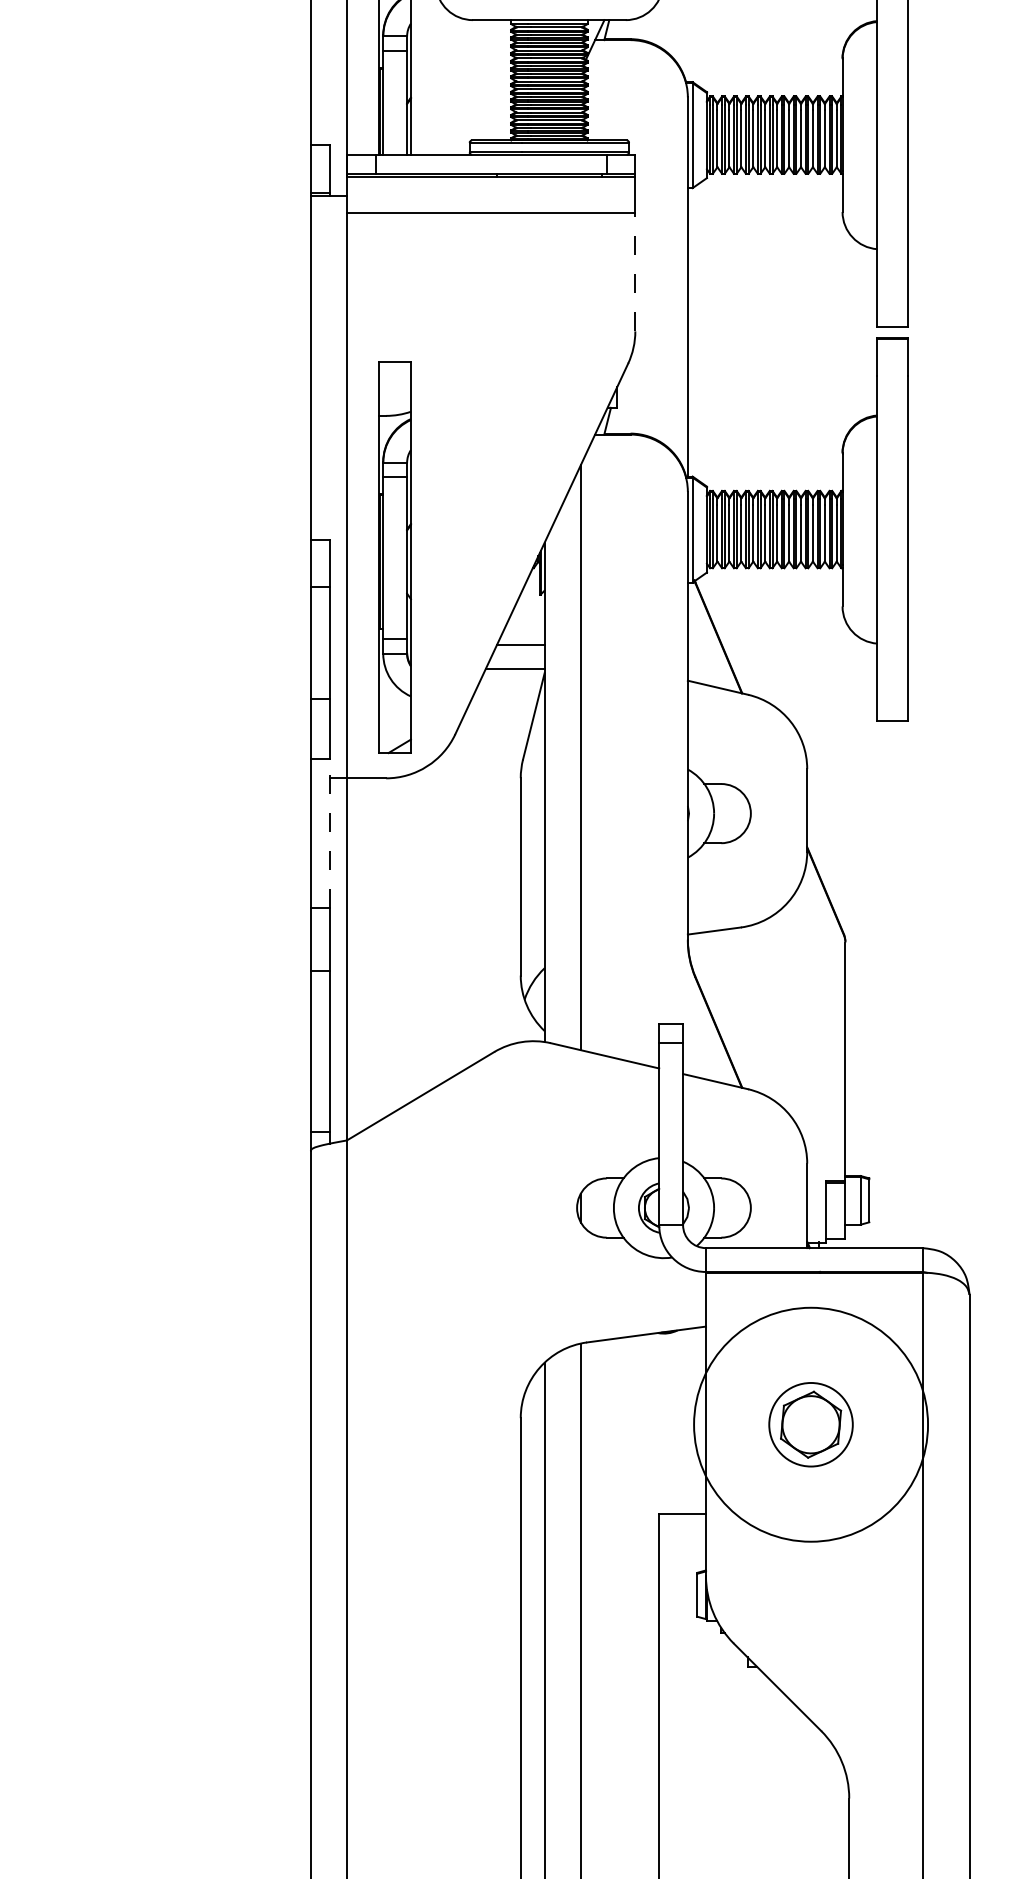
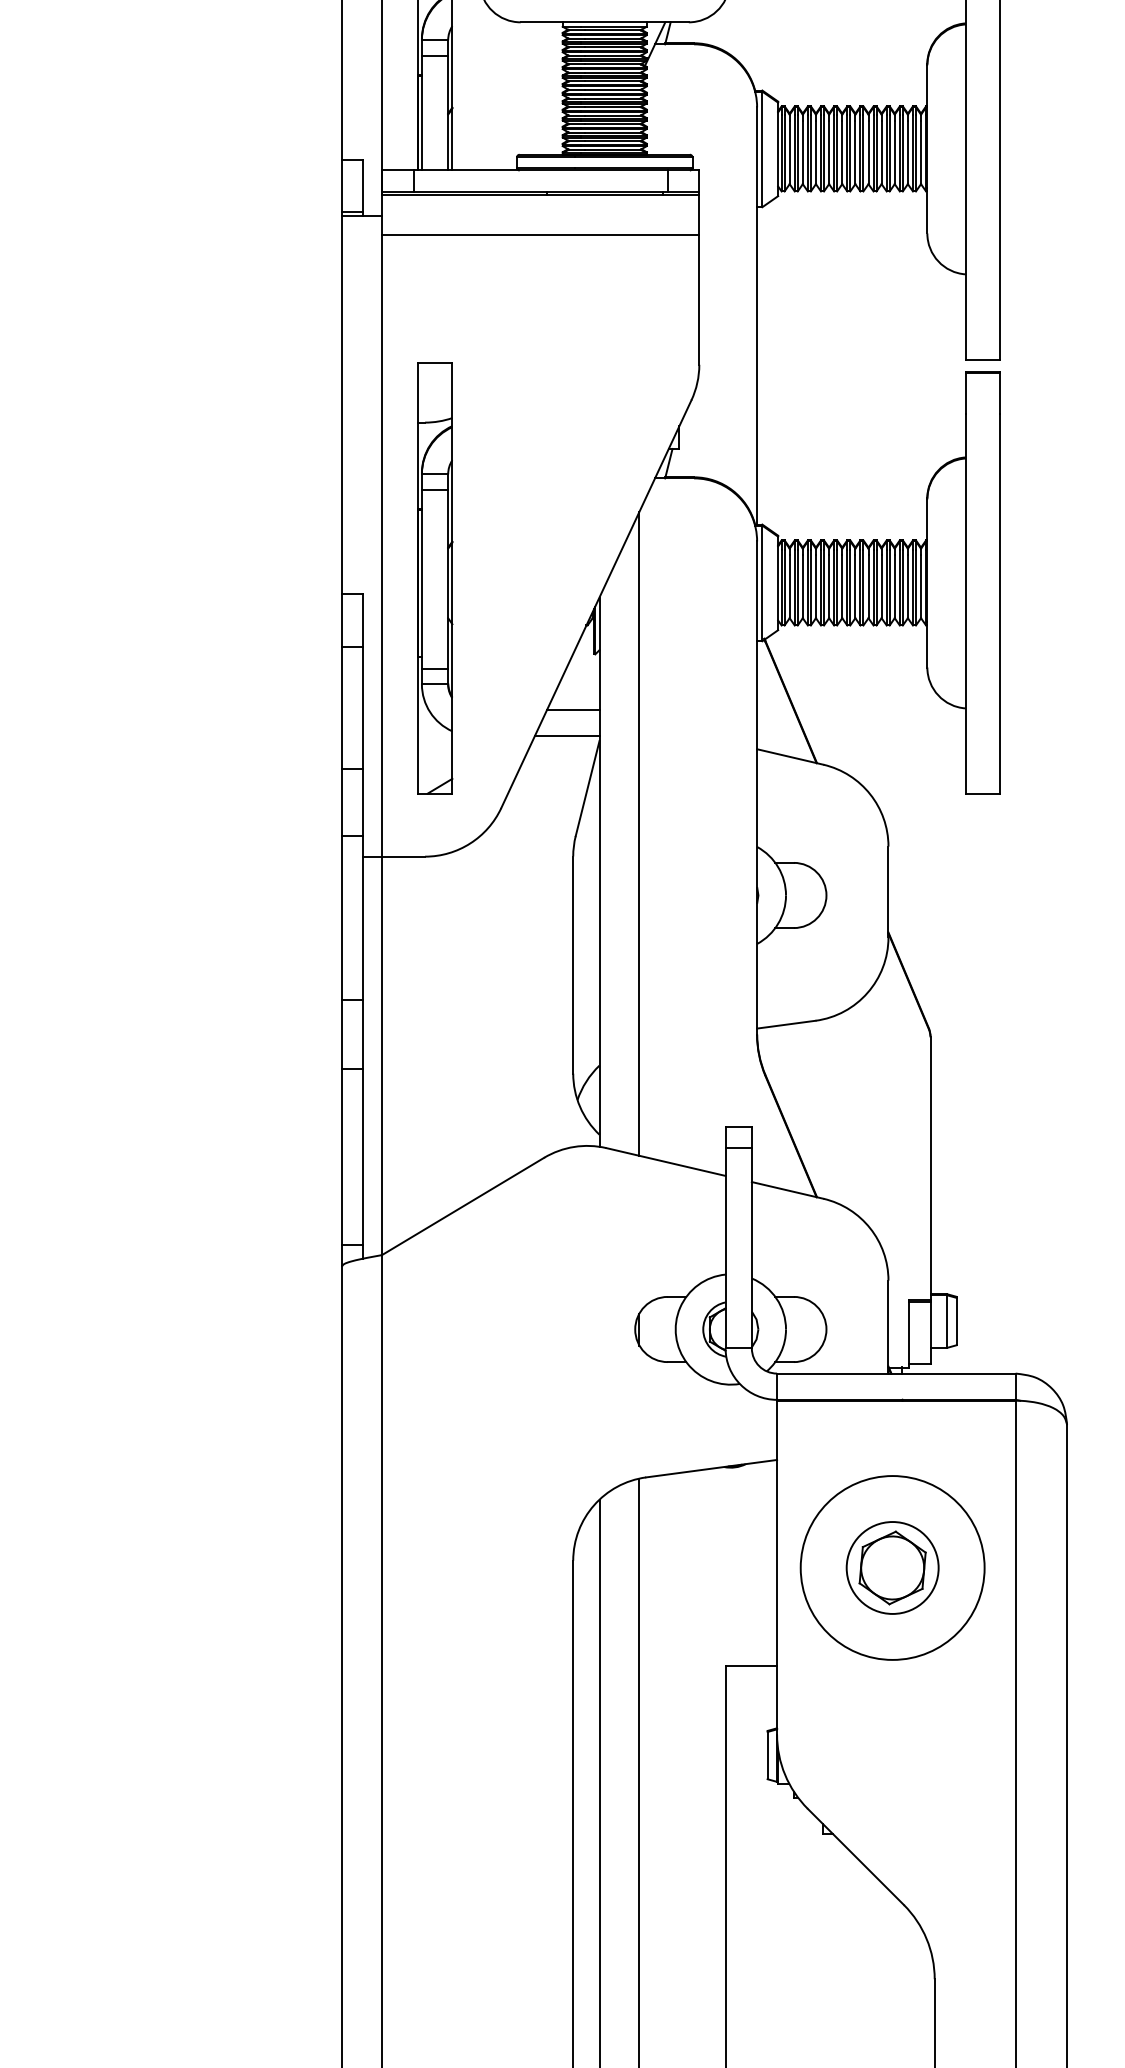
line: (635, 271) -> (699, 298), dashed -> solid
part: (394, 557) -> (434, 578), moved
line: (329, 833) -> (362, 917), dashed -> solid
circle: (810, 1424) -> (892, 1567), size x0.71

